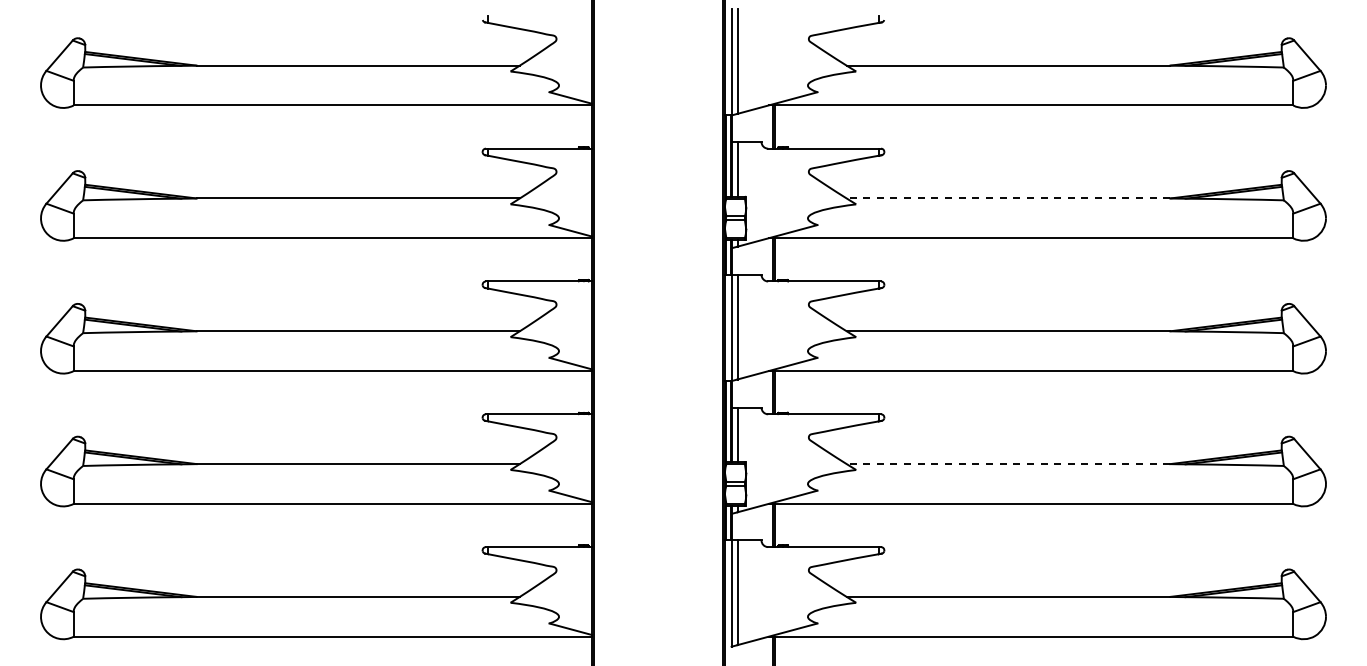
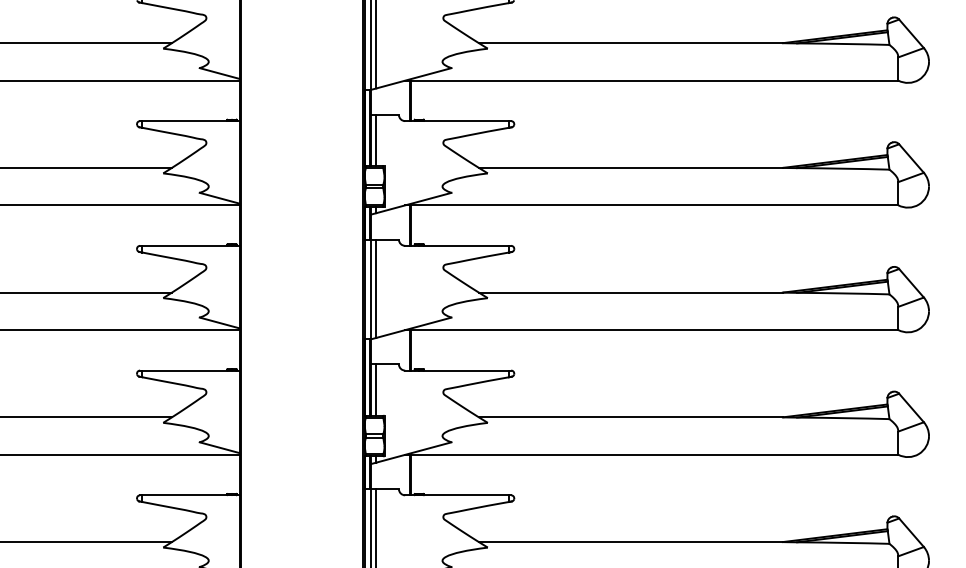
line: (1008, 198) -> (630, 167), dashed -> solid
line: (1008, 464) -> (630, 417), dashed -> solid

